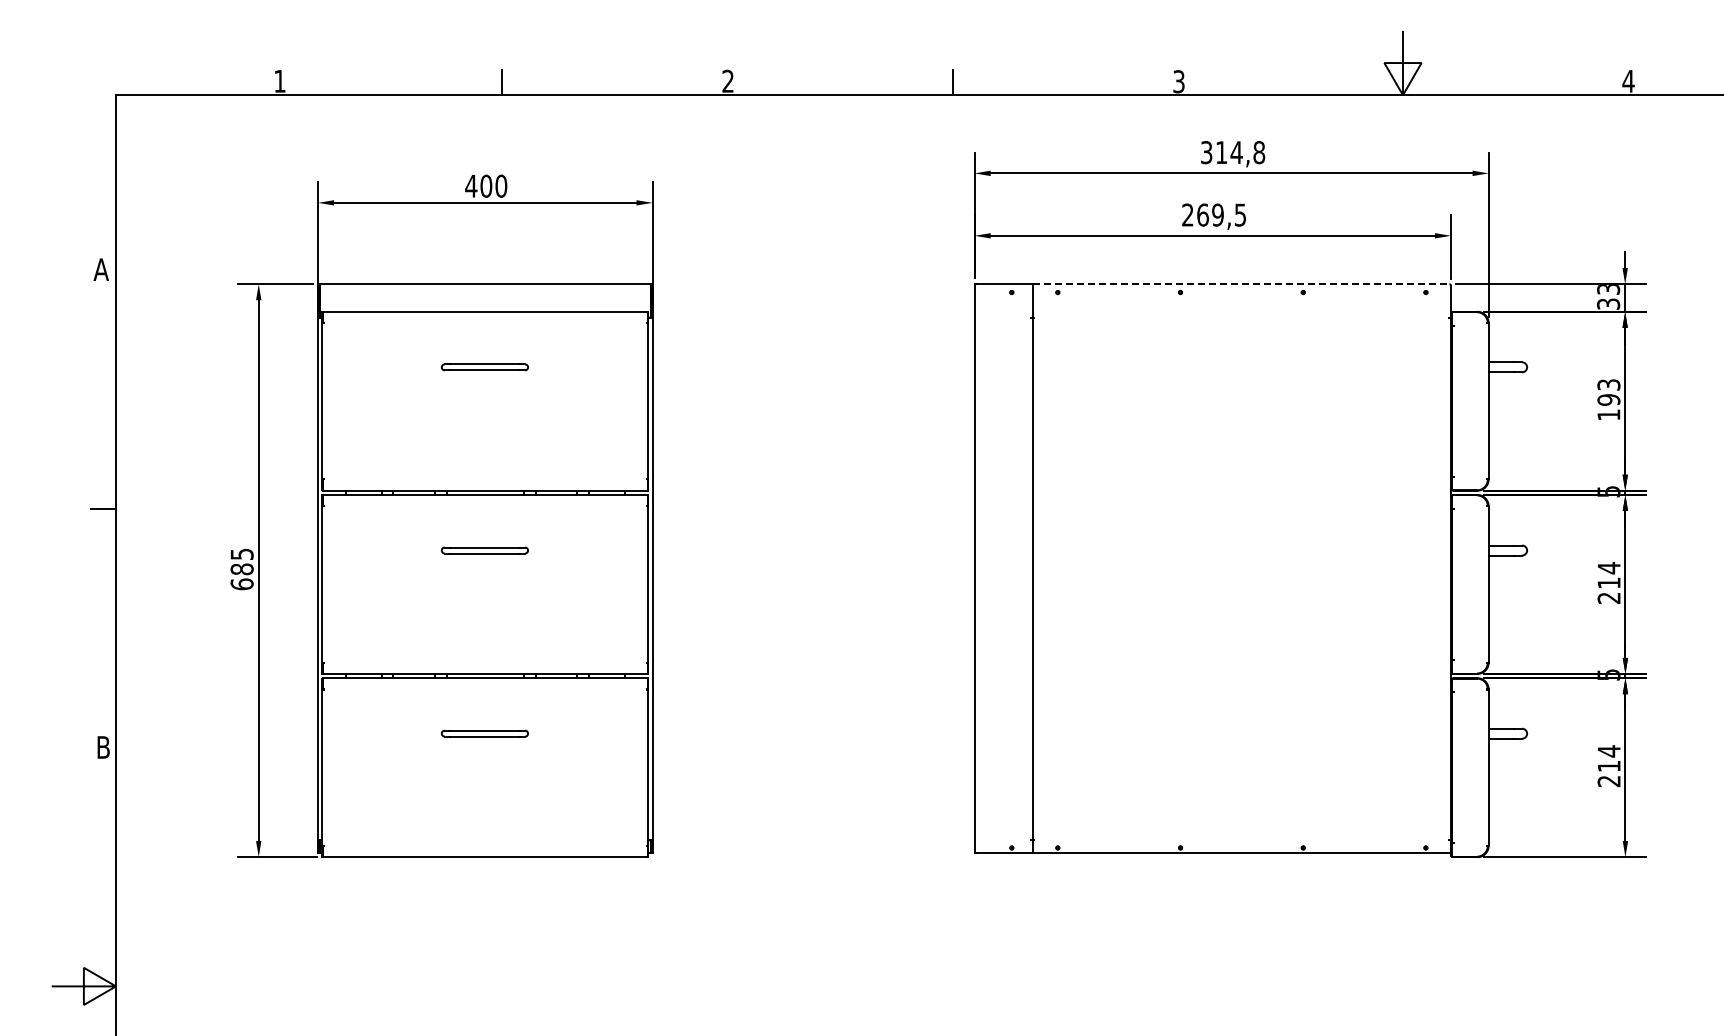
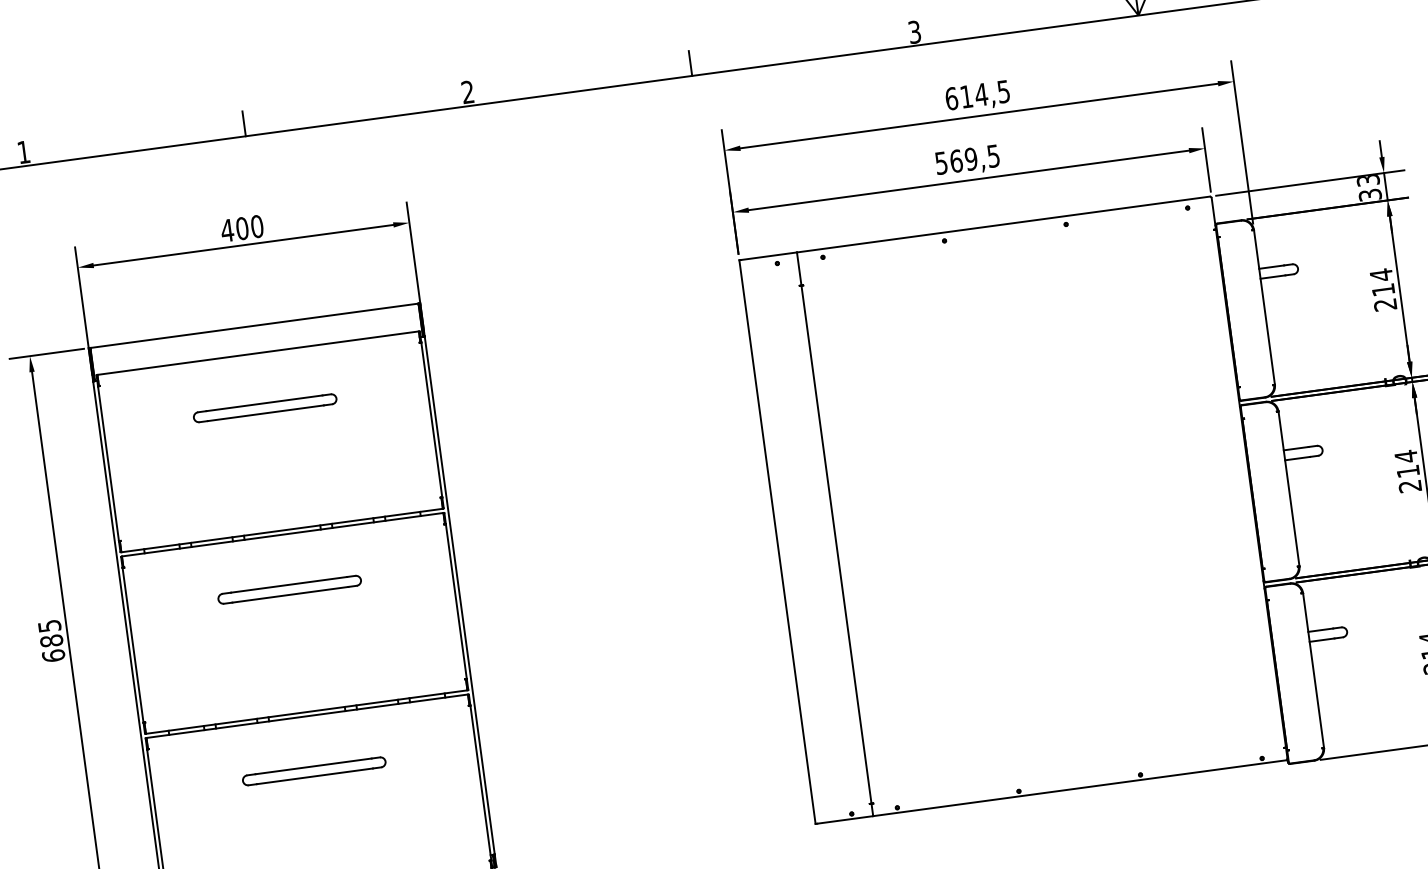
text: (1233, 152) -> (978, 95), 314,8 -> 614,5
text: (1187, 214) -> (940, 162), 269,5 -> 569,5
line: (1241, 284) -> (1003, 224), dashed -> solid
part: (484, 367) -> (264, 408), size x1.67
text: (1608, 399) -> (1382, 289), 193 -> 214
part: (484, 550) -> (289, 589), size x1.67
part: (484, 733) -> (313, 771), size x1.67

